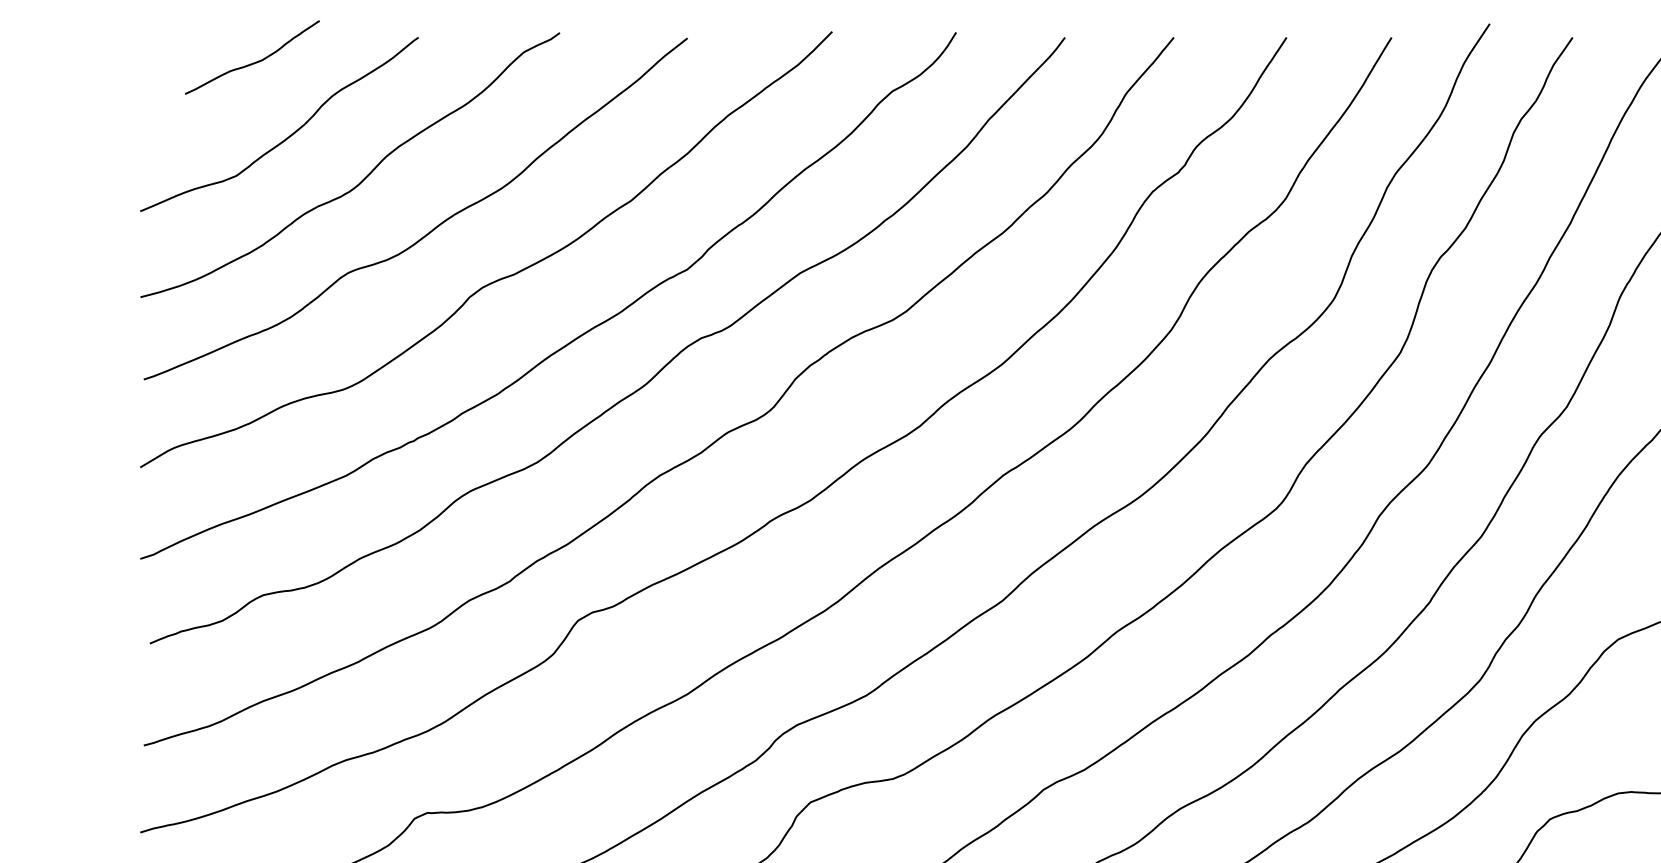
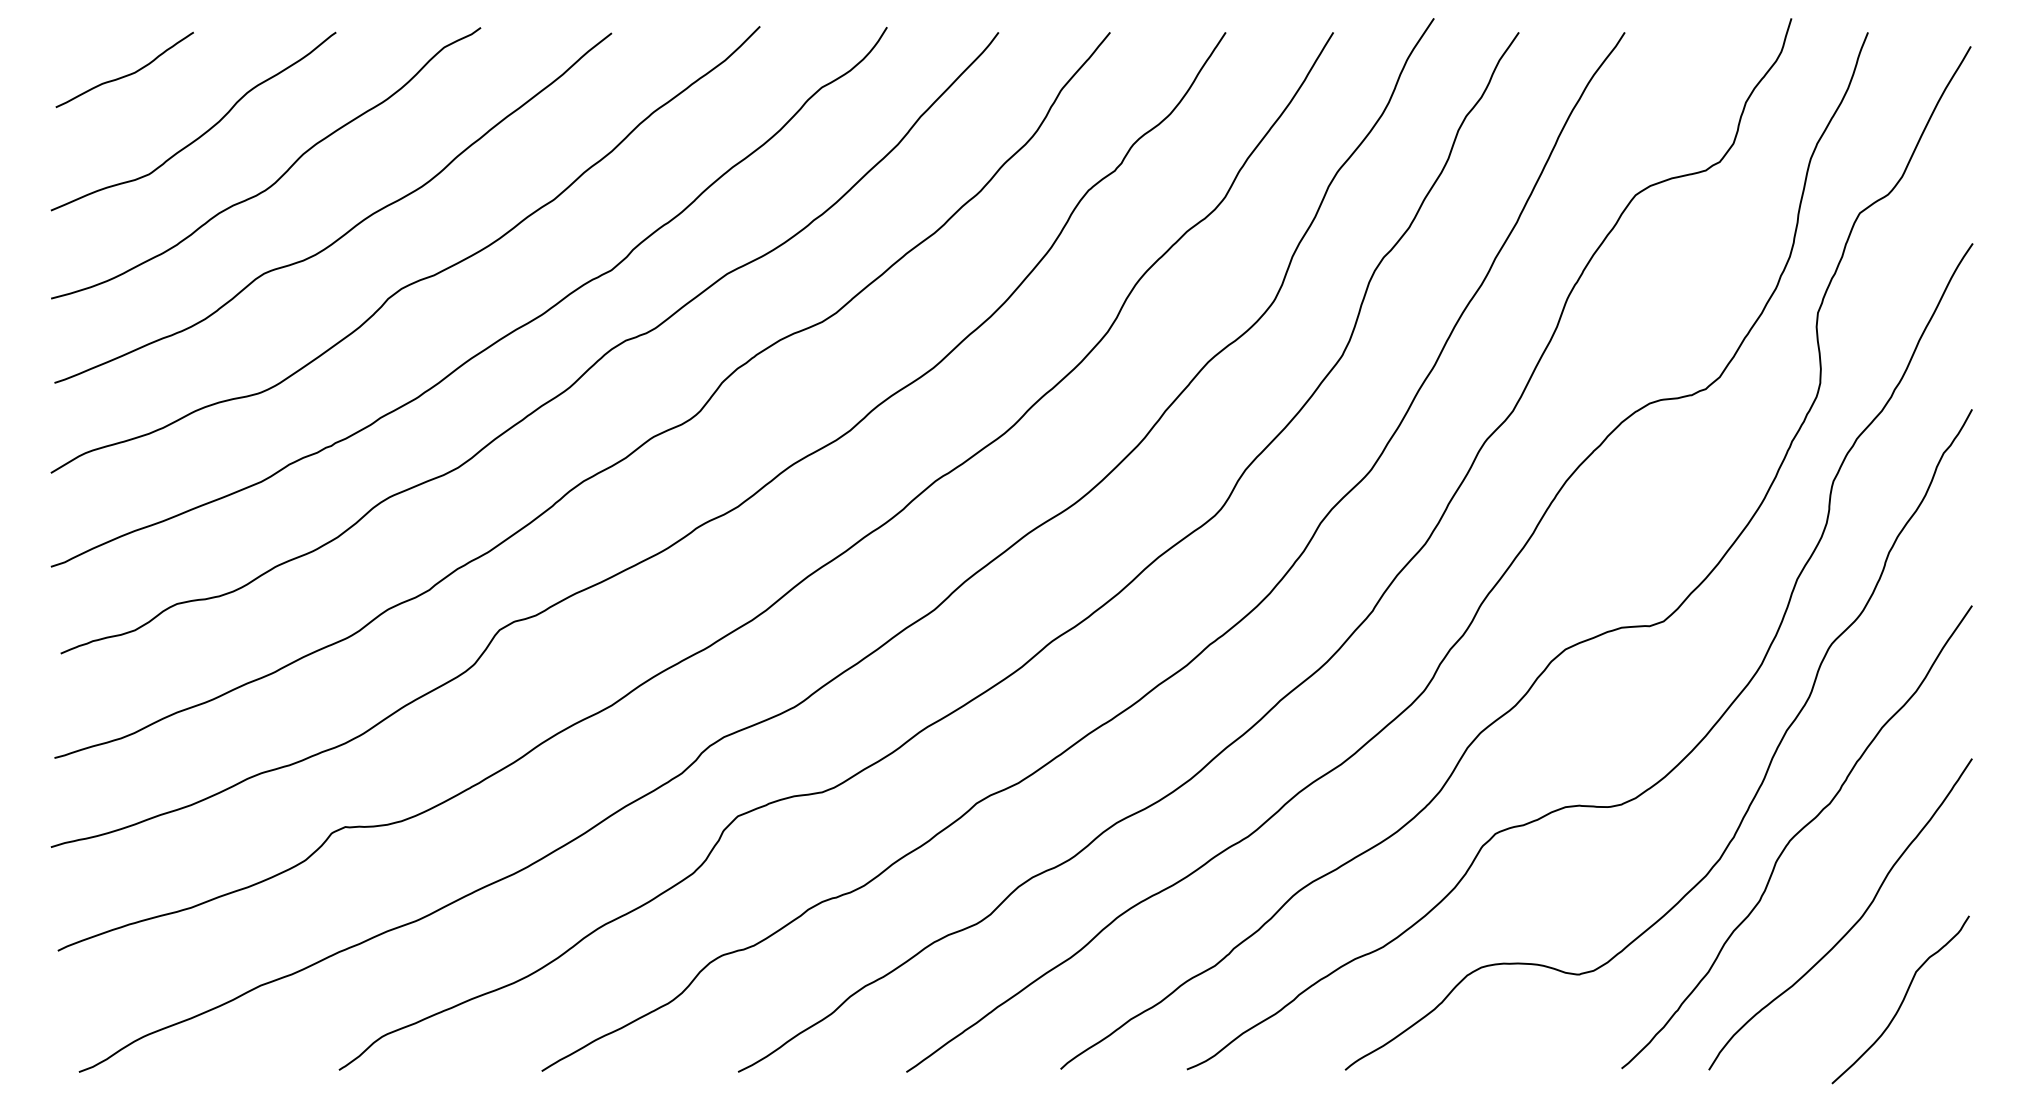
curve: (255, 61) -> (127, 74), moved

